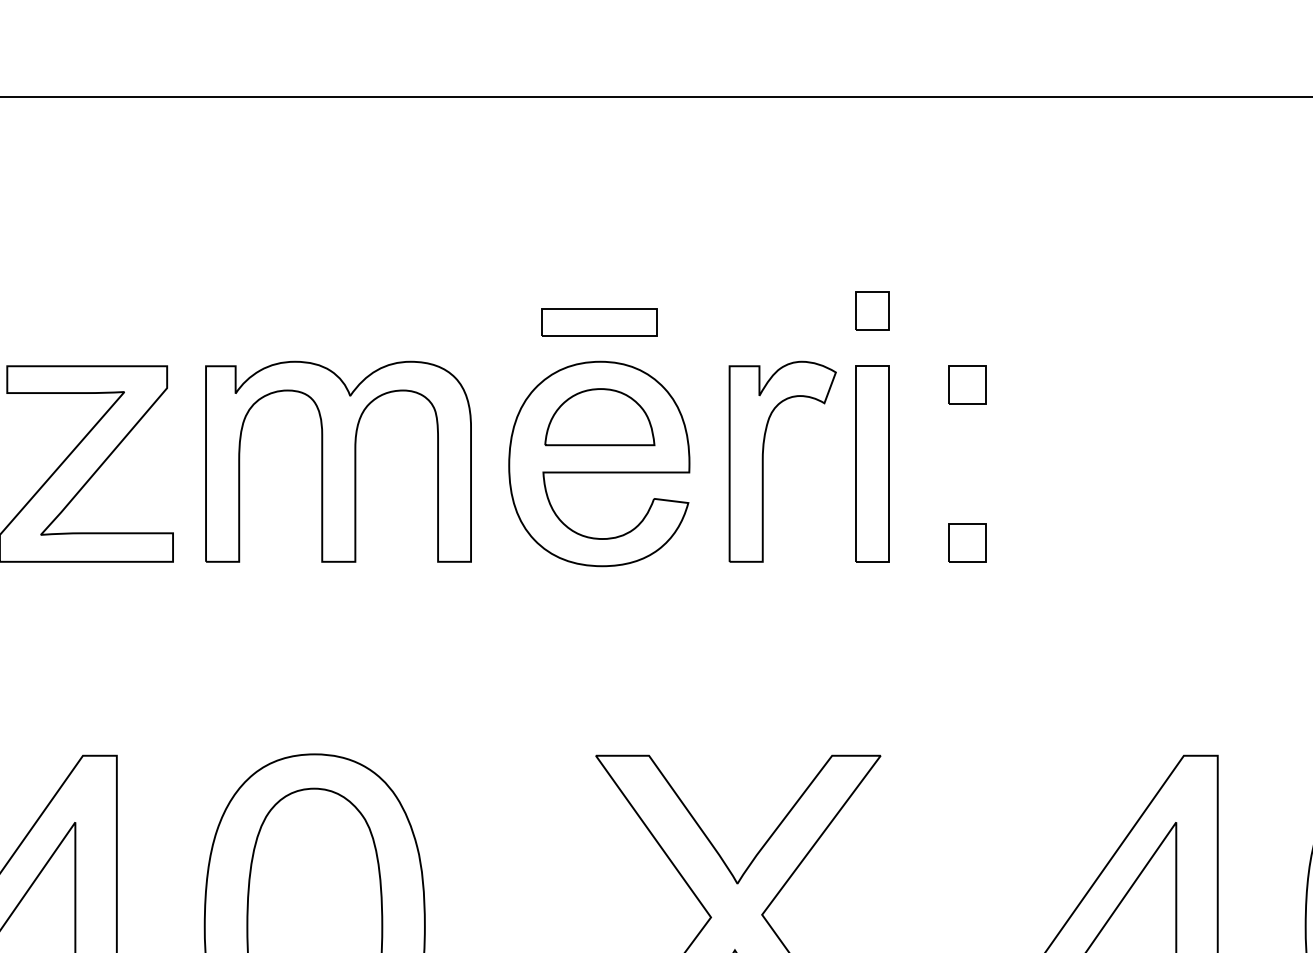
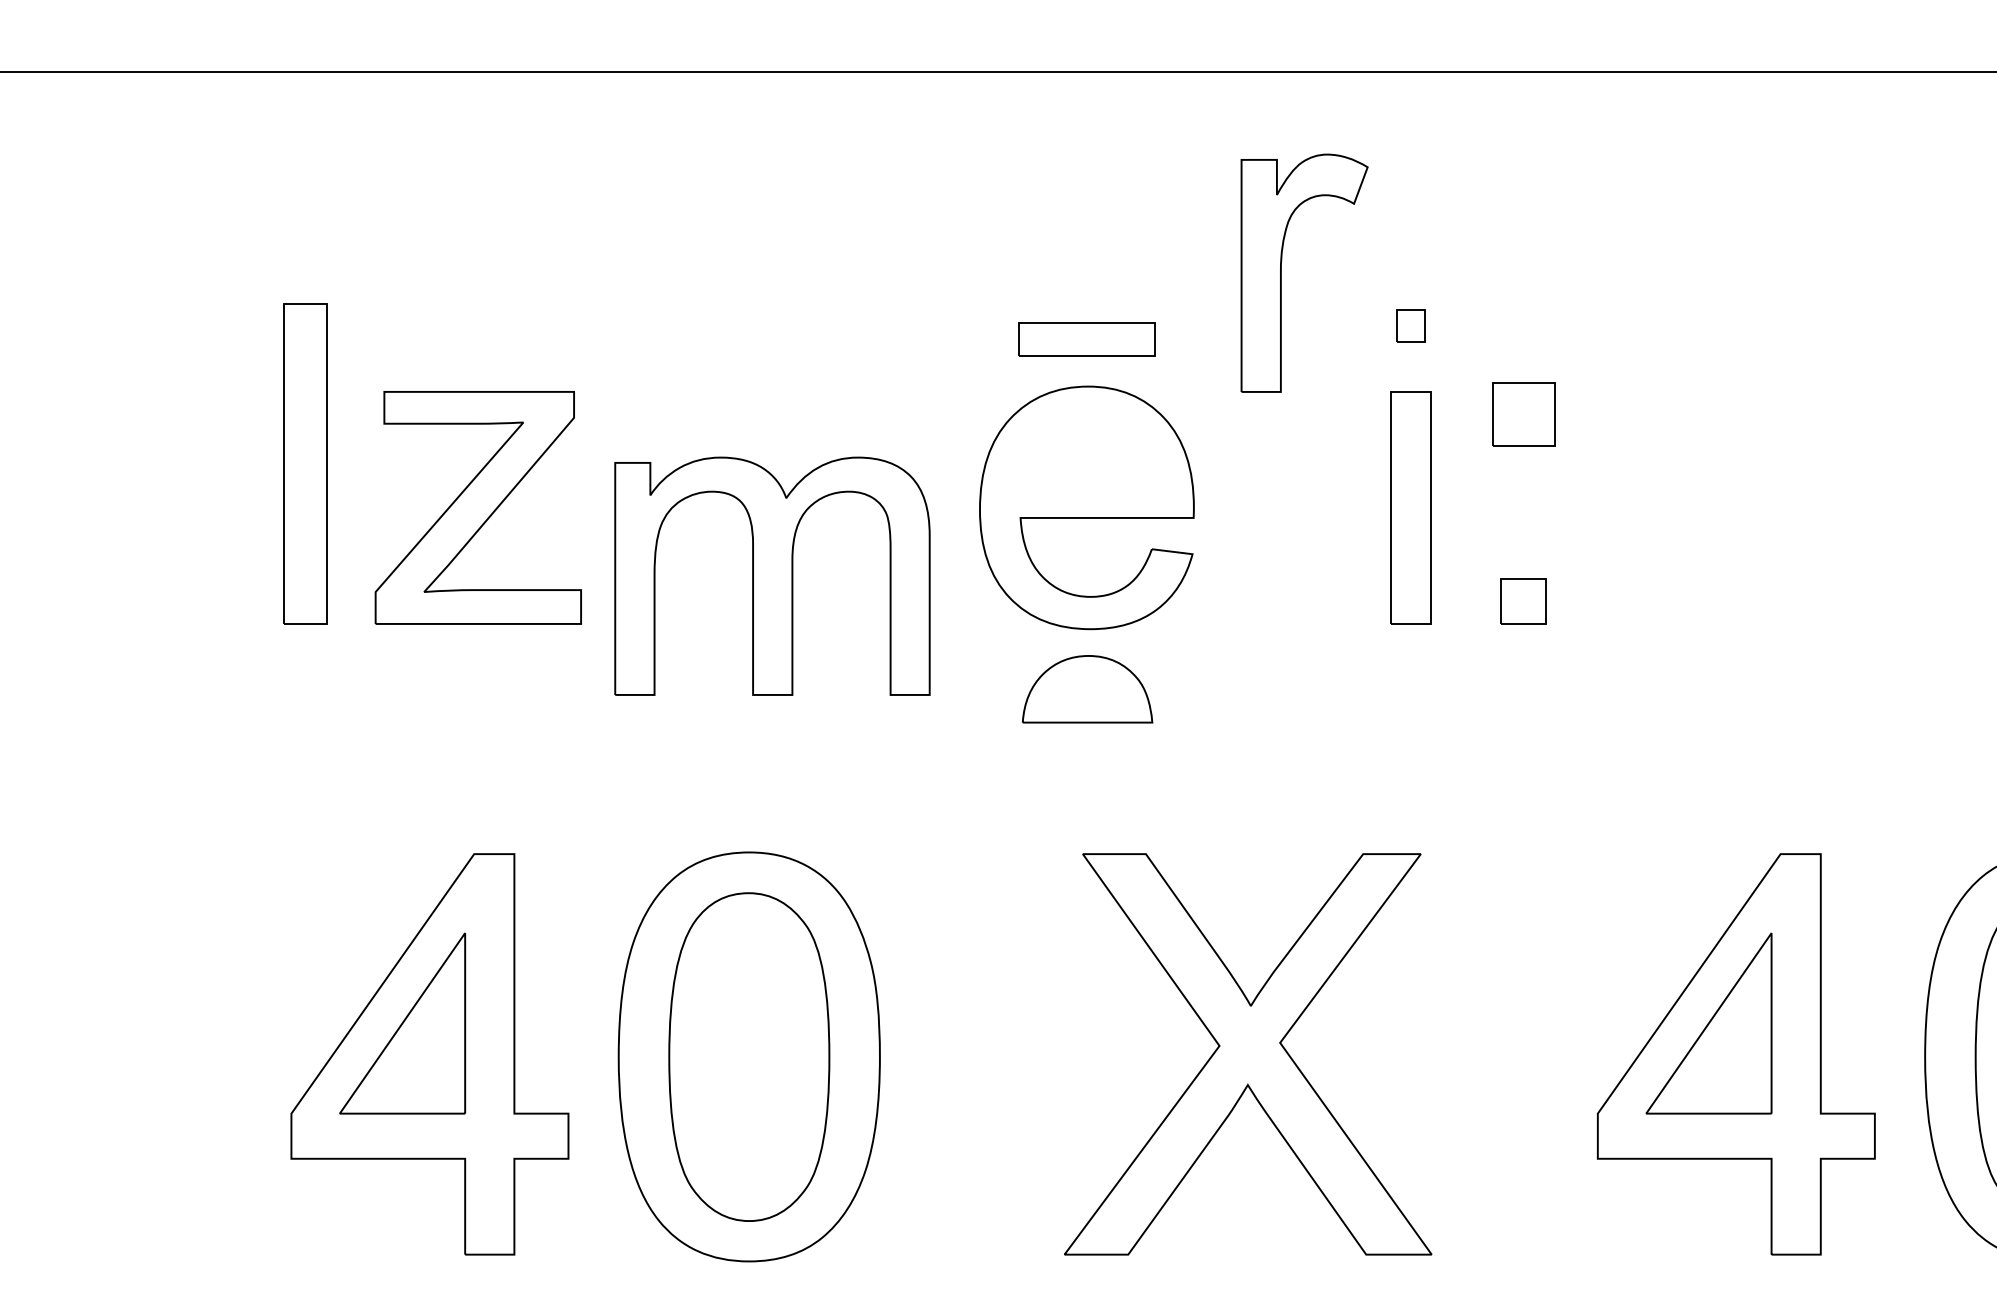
part: (872, 311) -> (1410, 326), size x0.7
part: (967, 385) -> (1523, 414), size x1.4
part: (599, 417) -> (1087, 689), moved
part: (338, 461) -> (772, 575), moved
part: (763, 461) -> (1281, 272), moved

